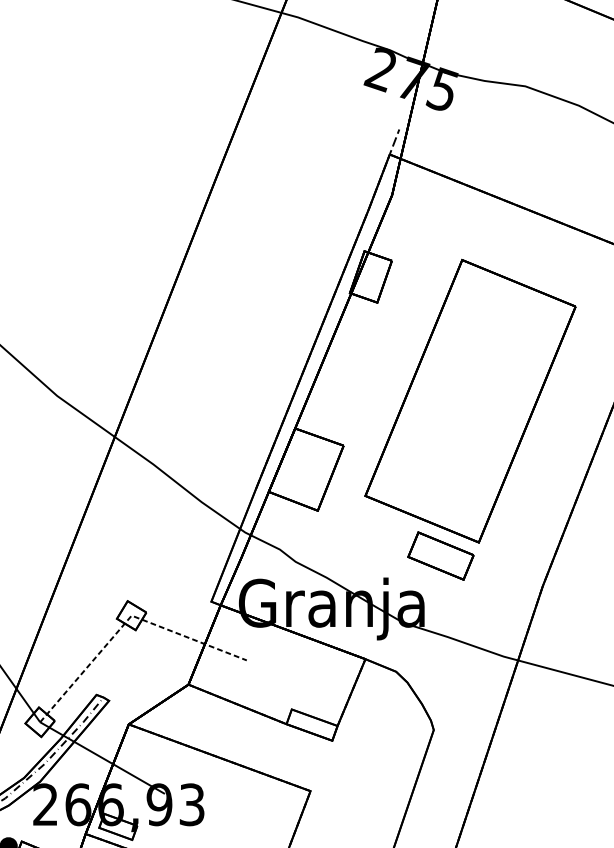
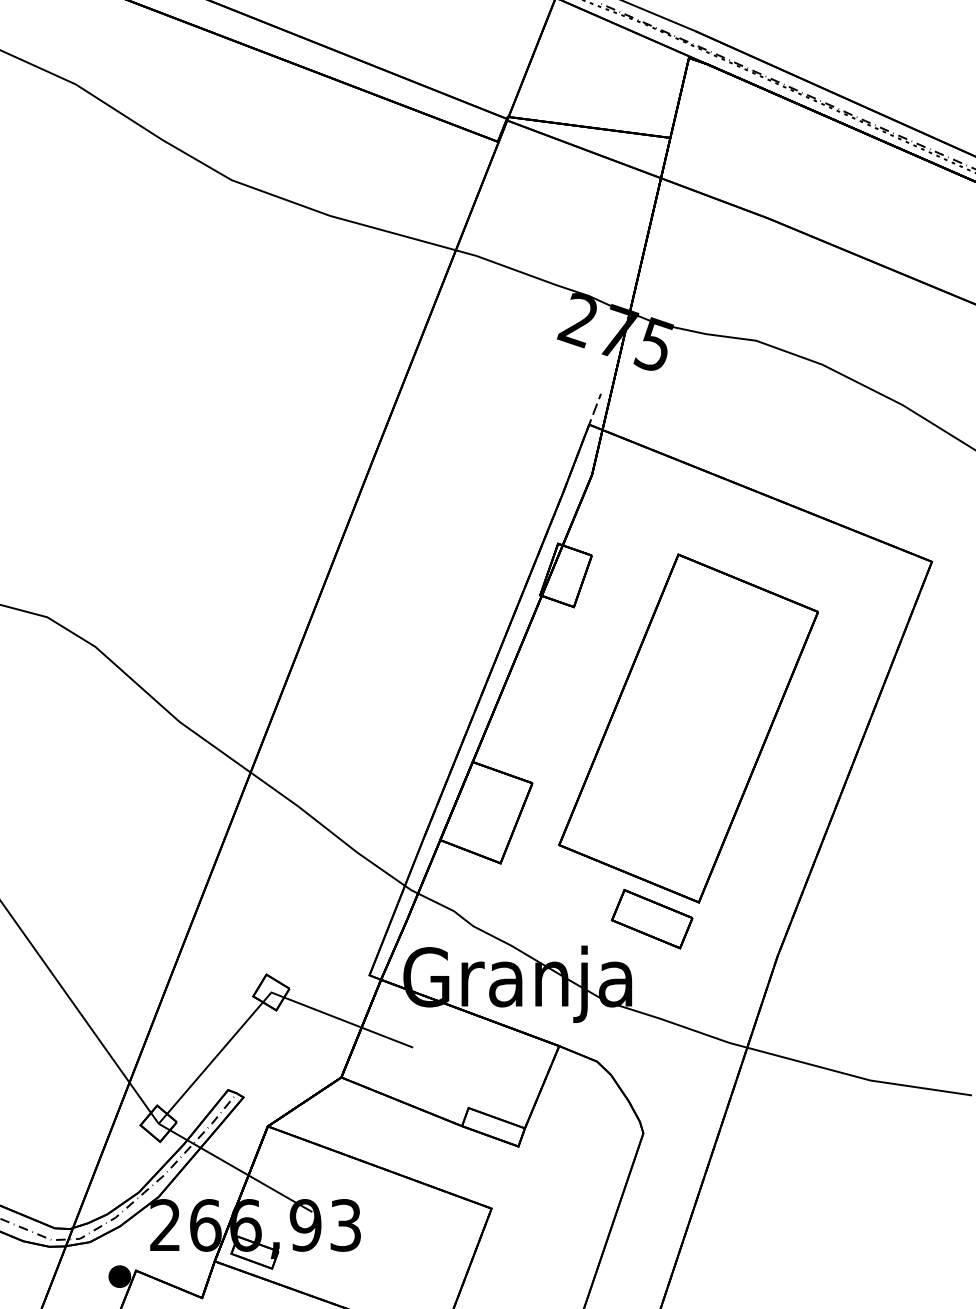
line: (126, 621) -> (265, 999), dashed -> solid

